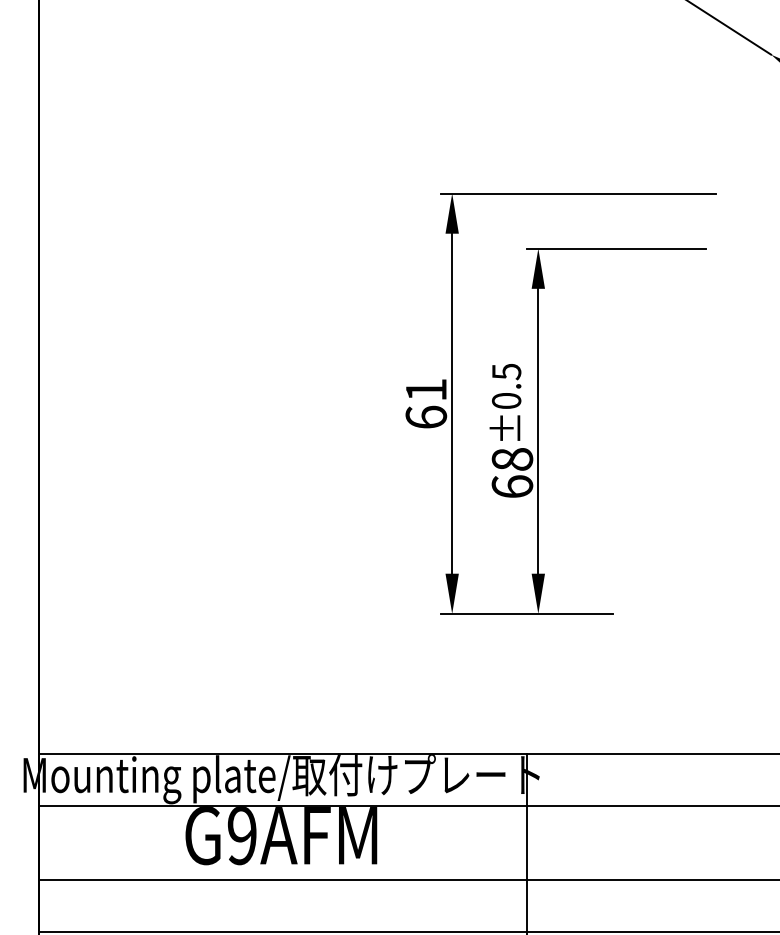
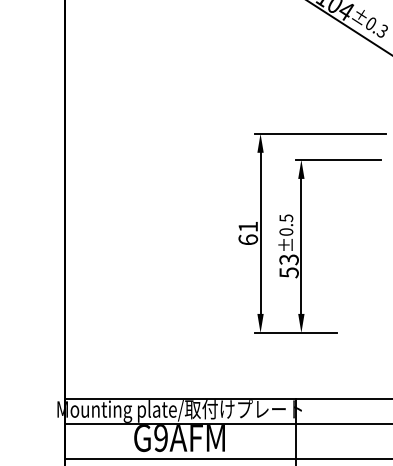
text: (511, 473) -> (288, 266), 68 -> 53

